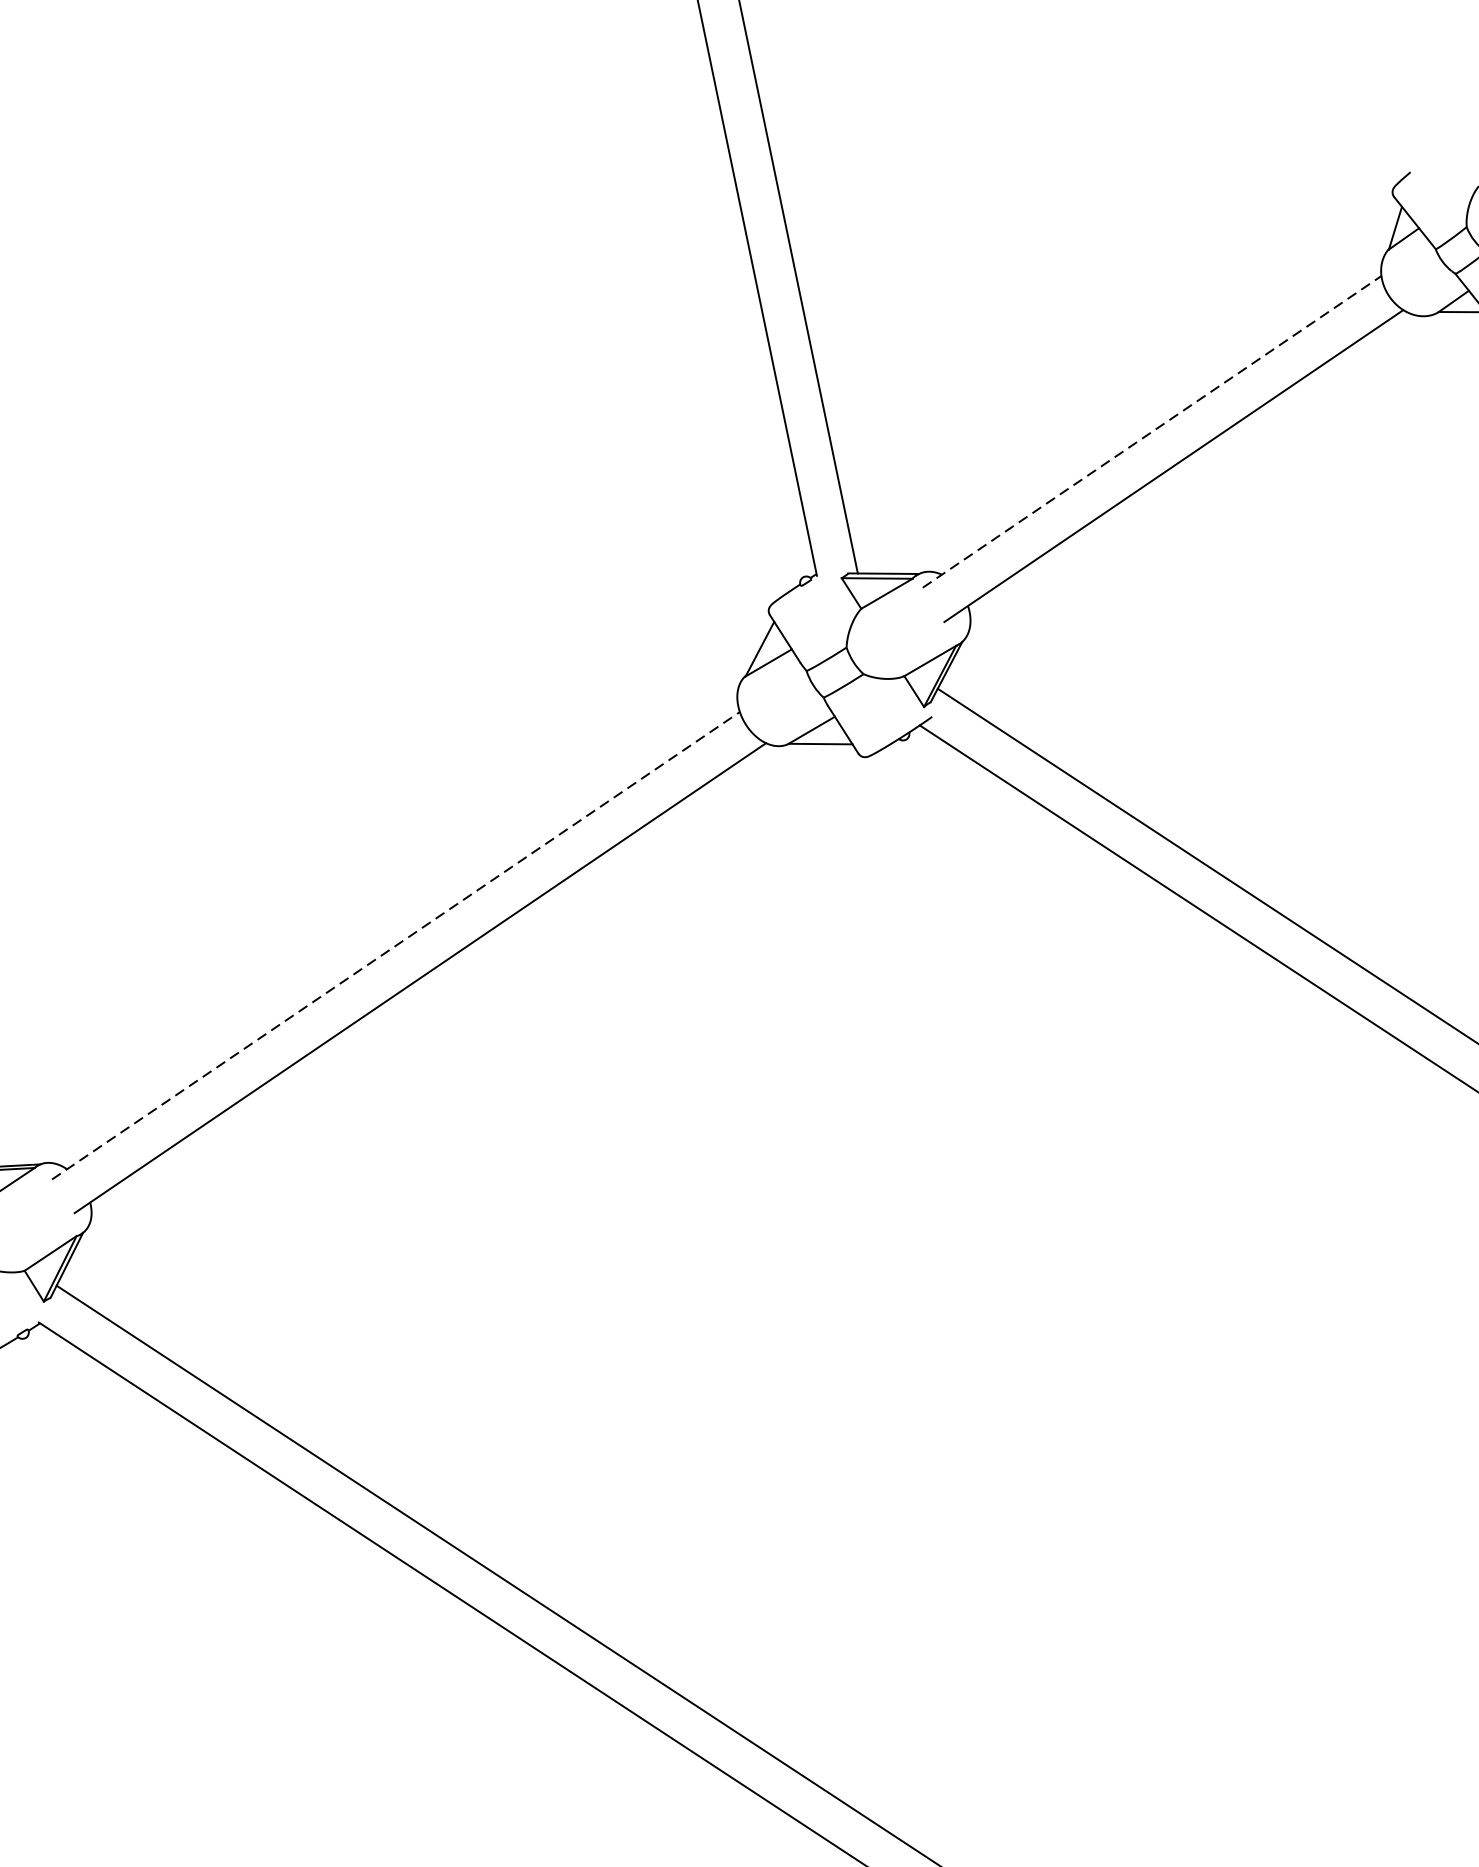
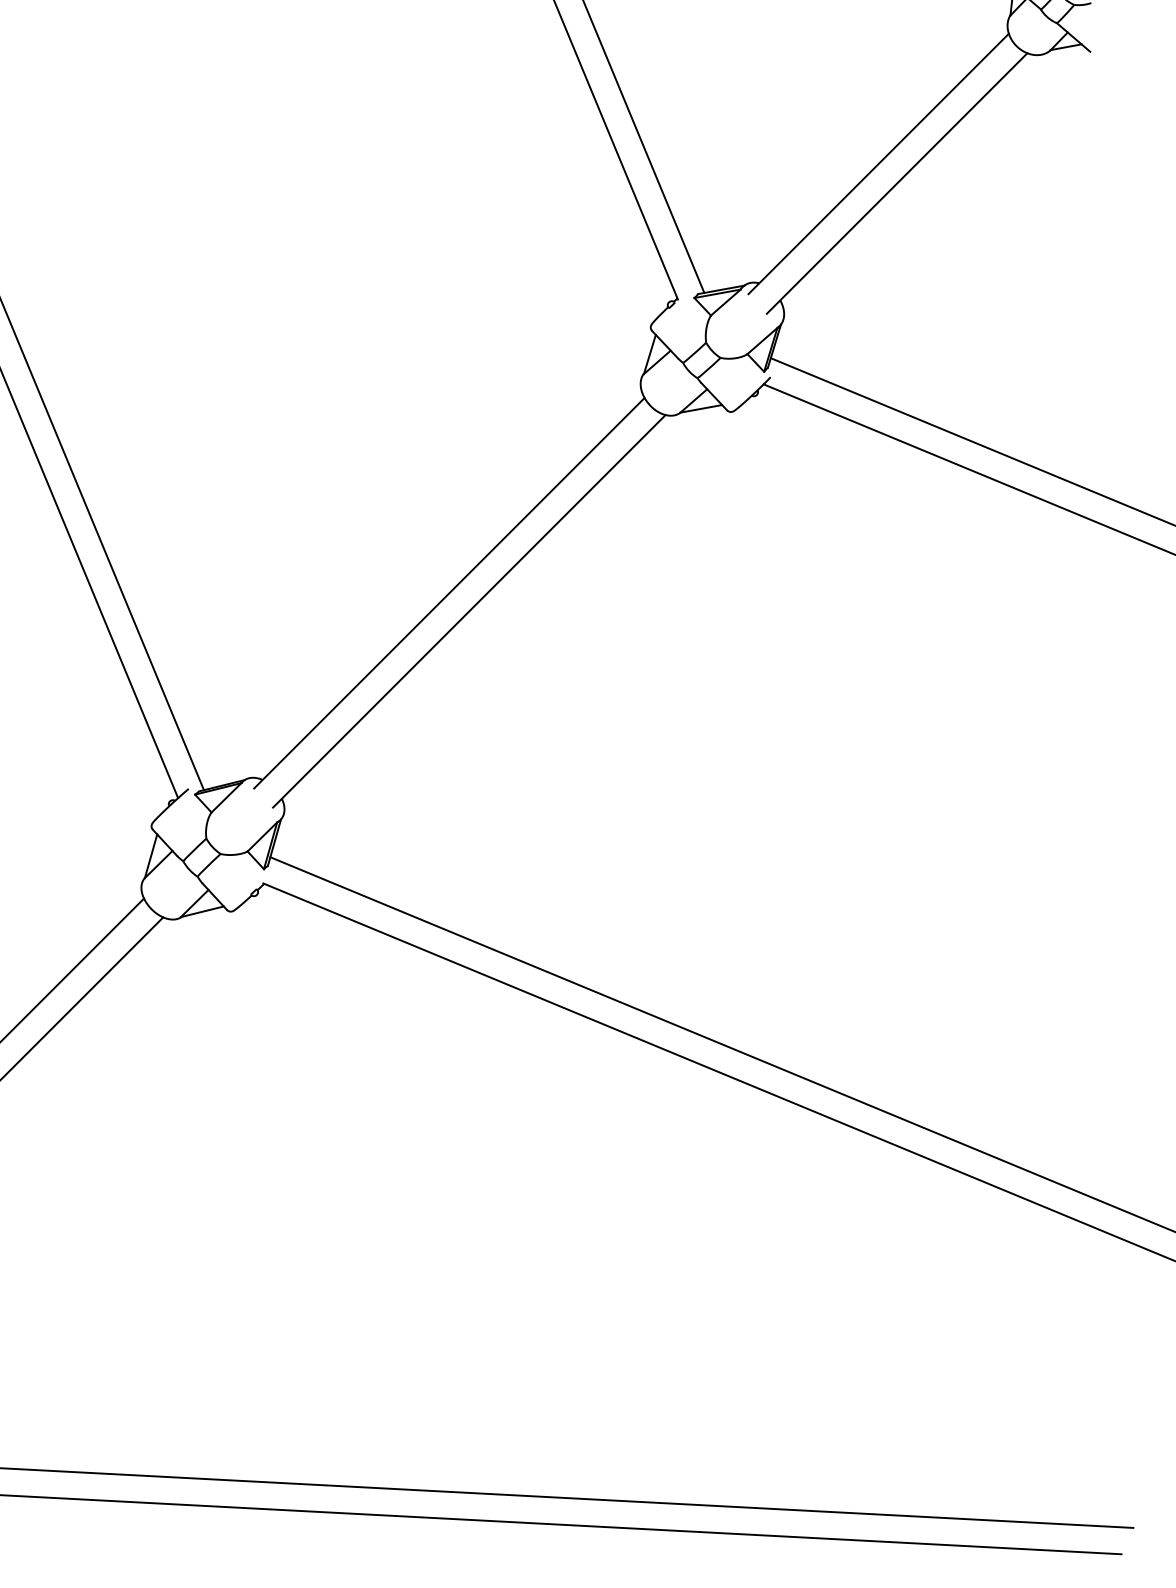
line: (1153, 431) -> (879, 163), dashed -> solid
line: (396, 944) -> (449, 592), dashed -> solid

